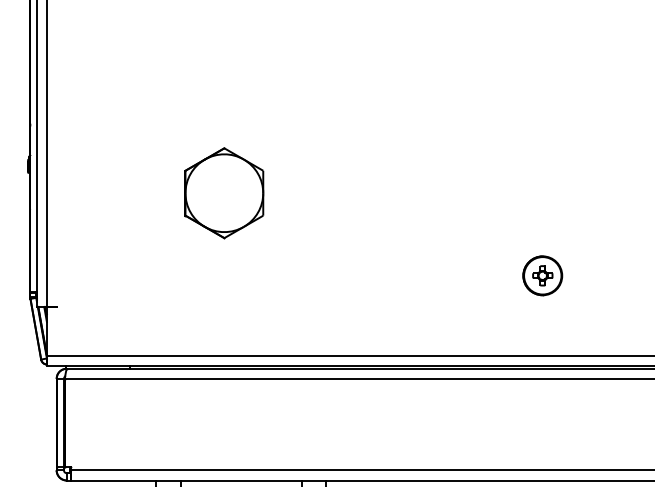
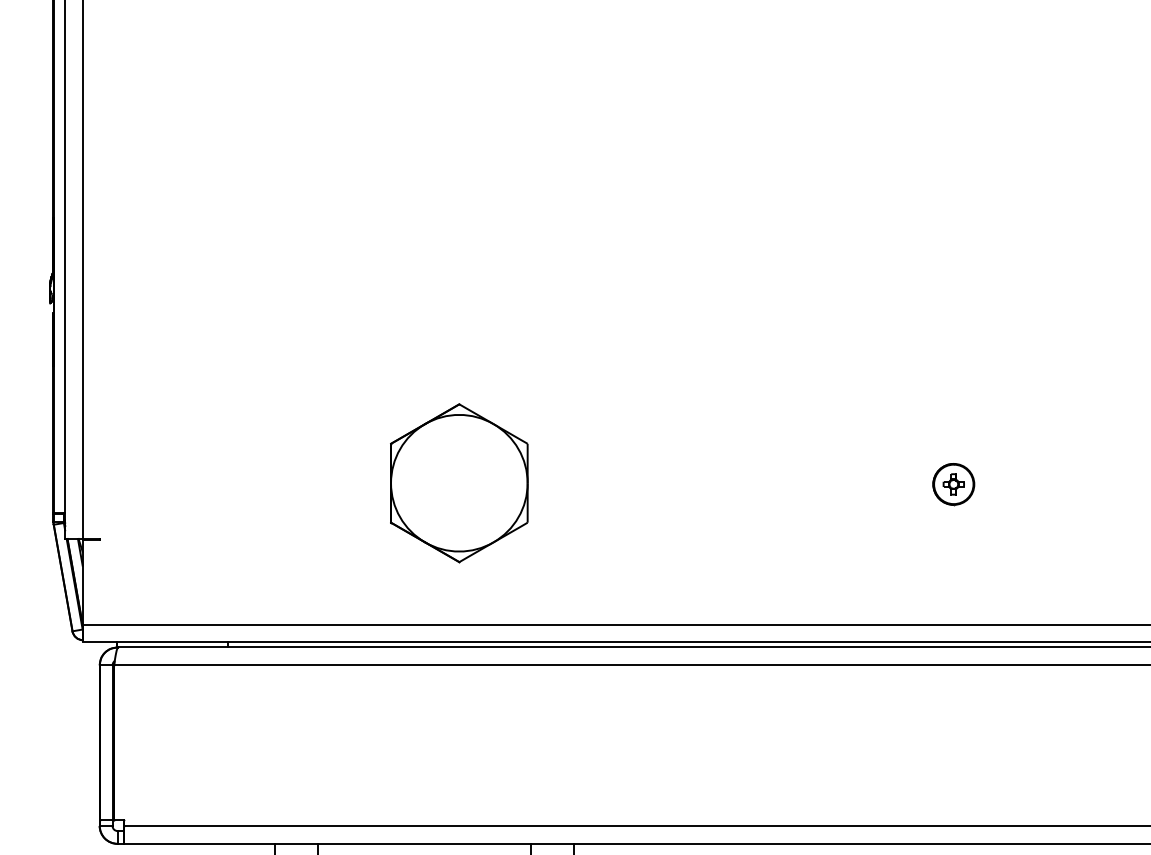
part: (224, 193) -> (459, 483), moved
part: (542, 275) -> (953, 483), size x0.6

